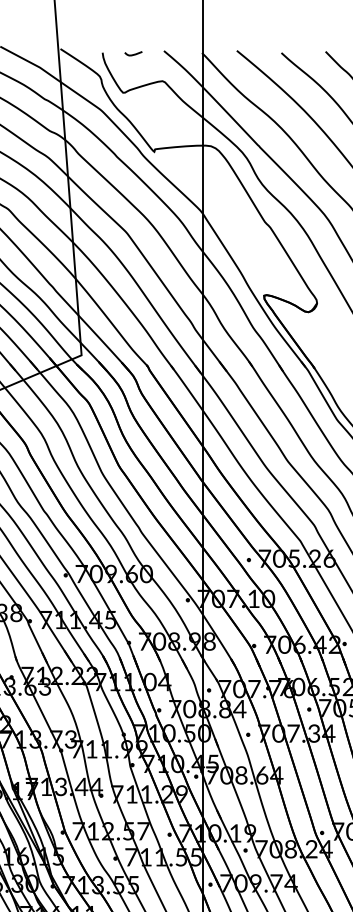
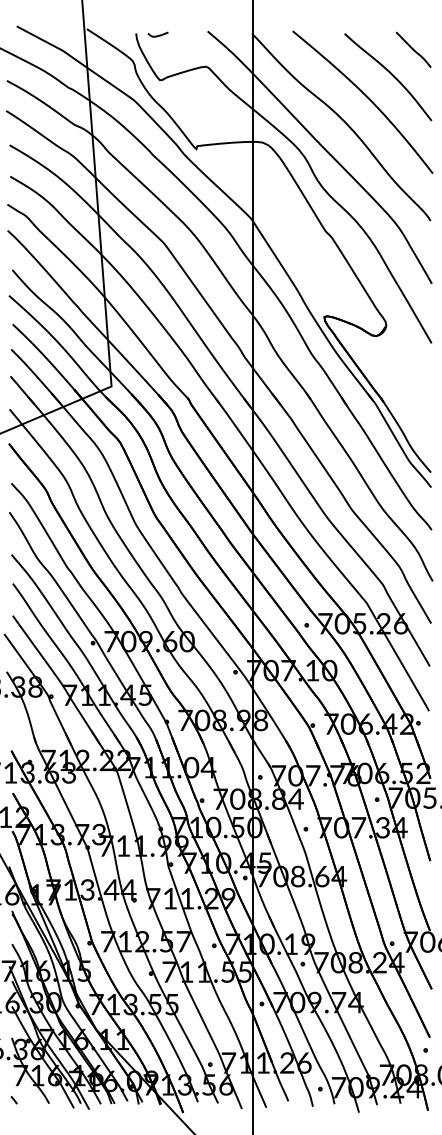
curve: (132, 54) -> (157, 35), moved

